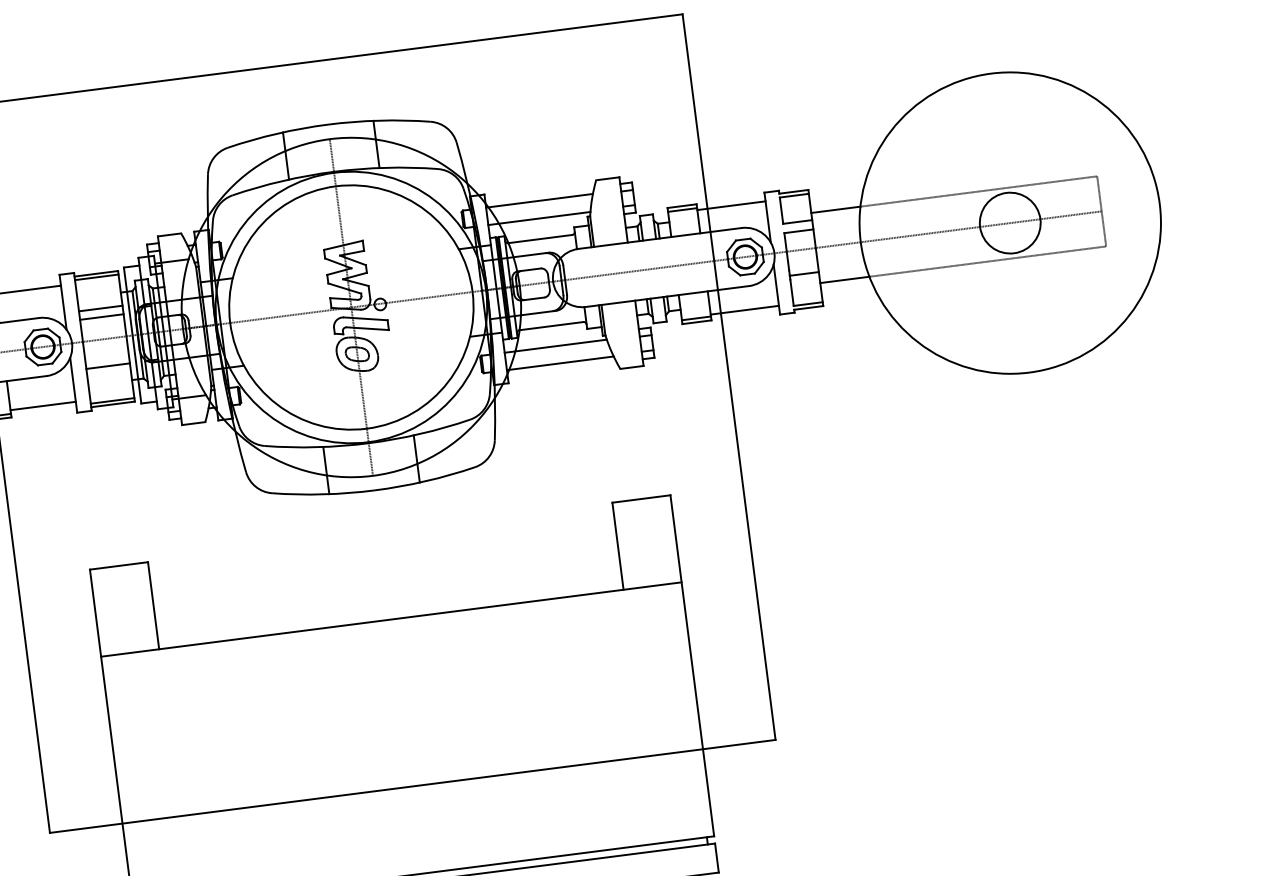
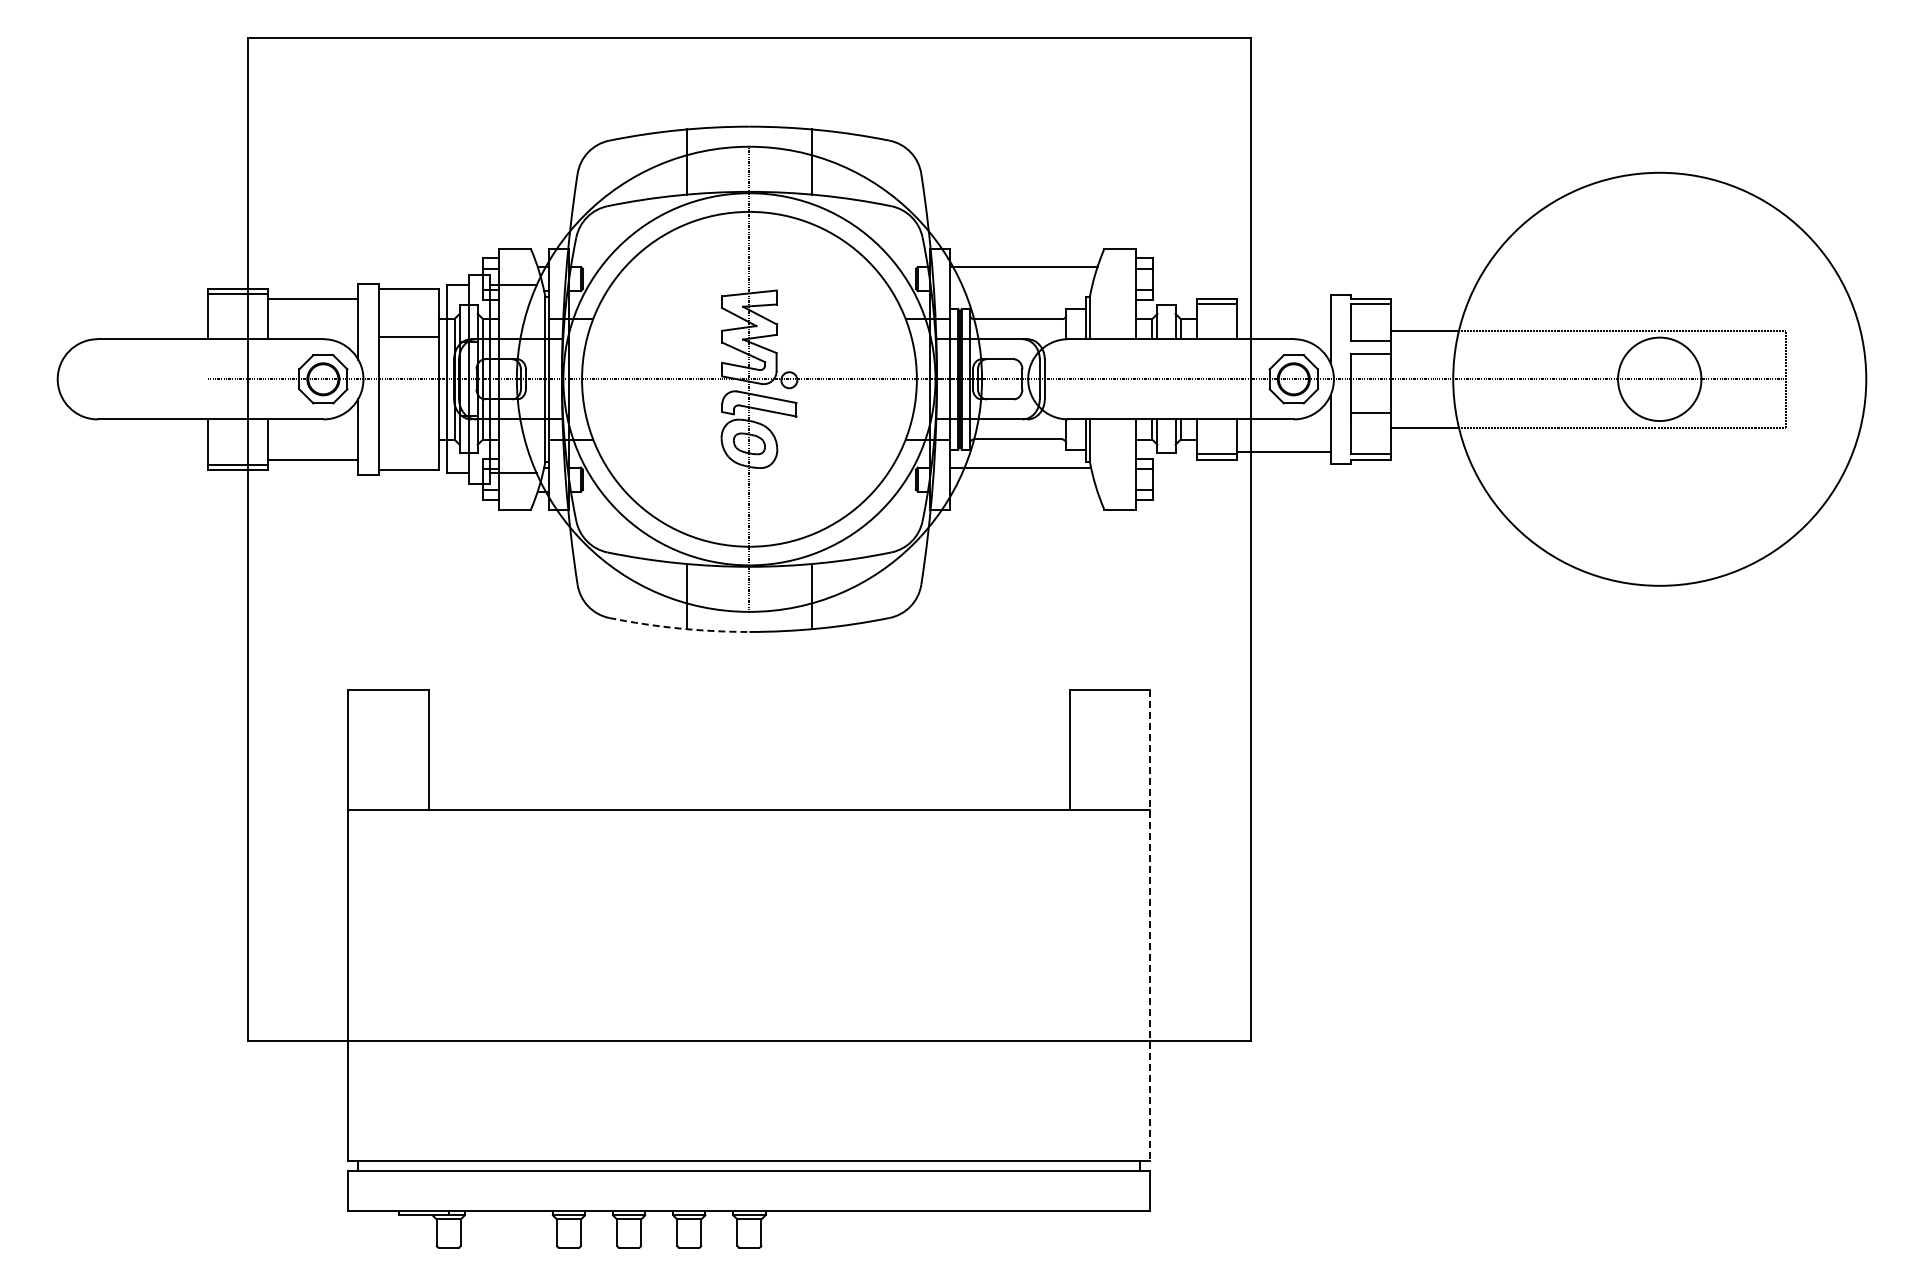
line: (731, 206) -> (1283, 307), removed
line: (539, 218) -> (1020, 291), removed
line: (96, 277) -> (408, 293), removed
line: (101, 316) -> (408, 348), removed
line: (560, 363) -> (1023, 491), removed
line: (108, 366) -> (408, 416), removed
line: (112, 400) -> (408, 464), removed
arc: (323, 494) -> (679, 628), solid -> dashed
line: (692, 665) -> (1150, 925), solid -> dashed

